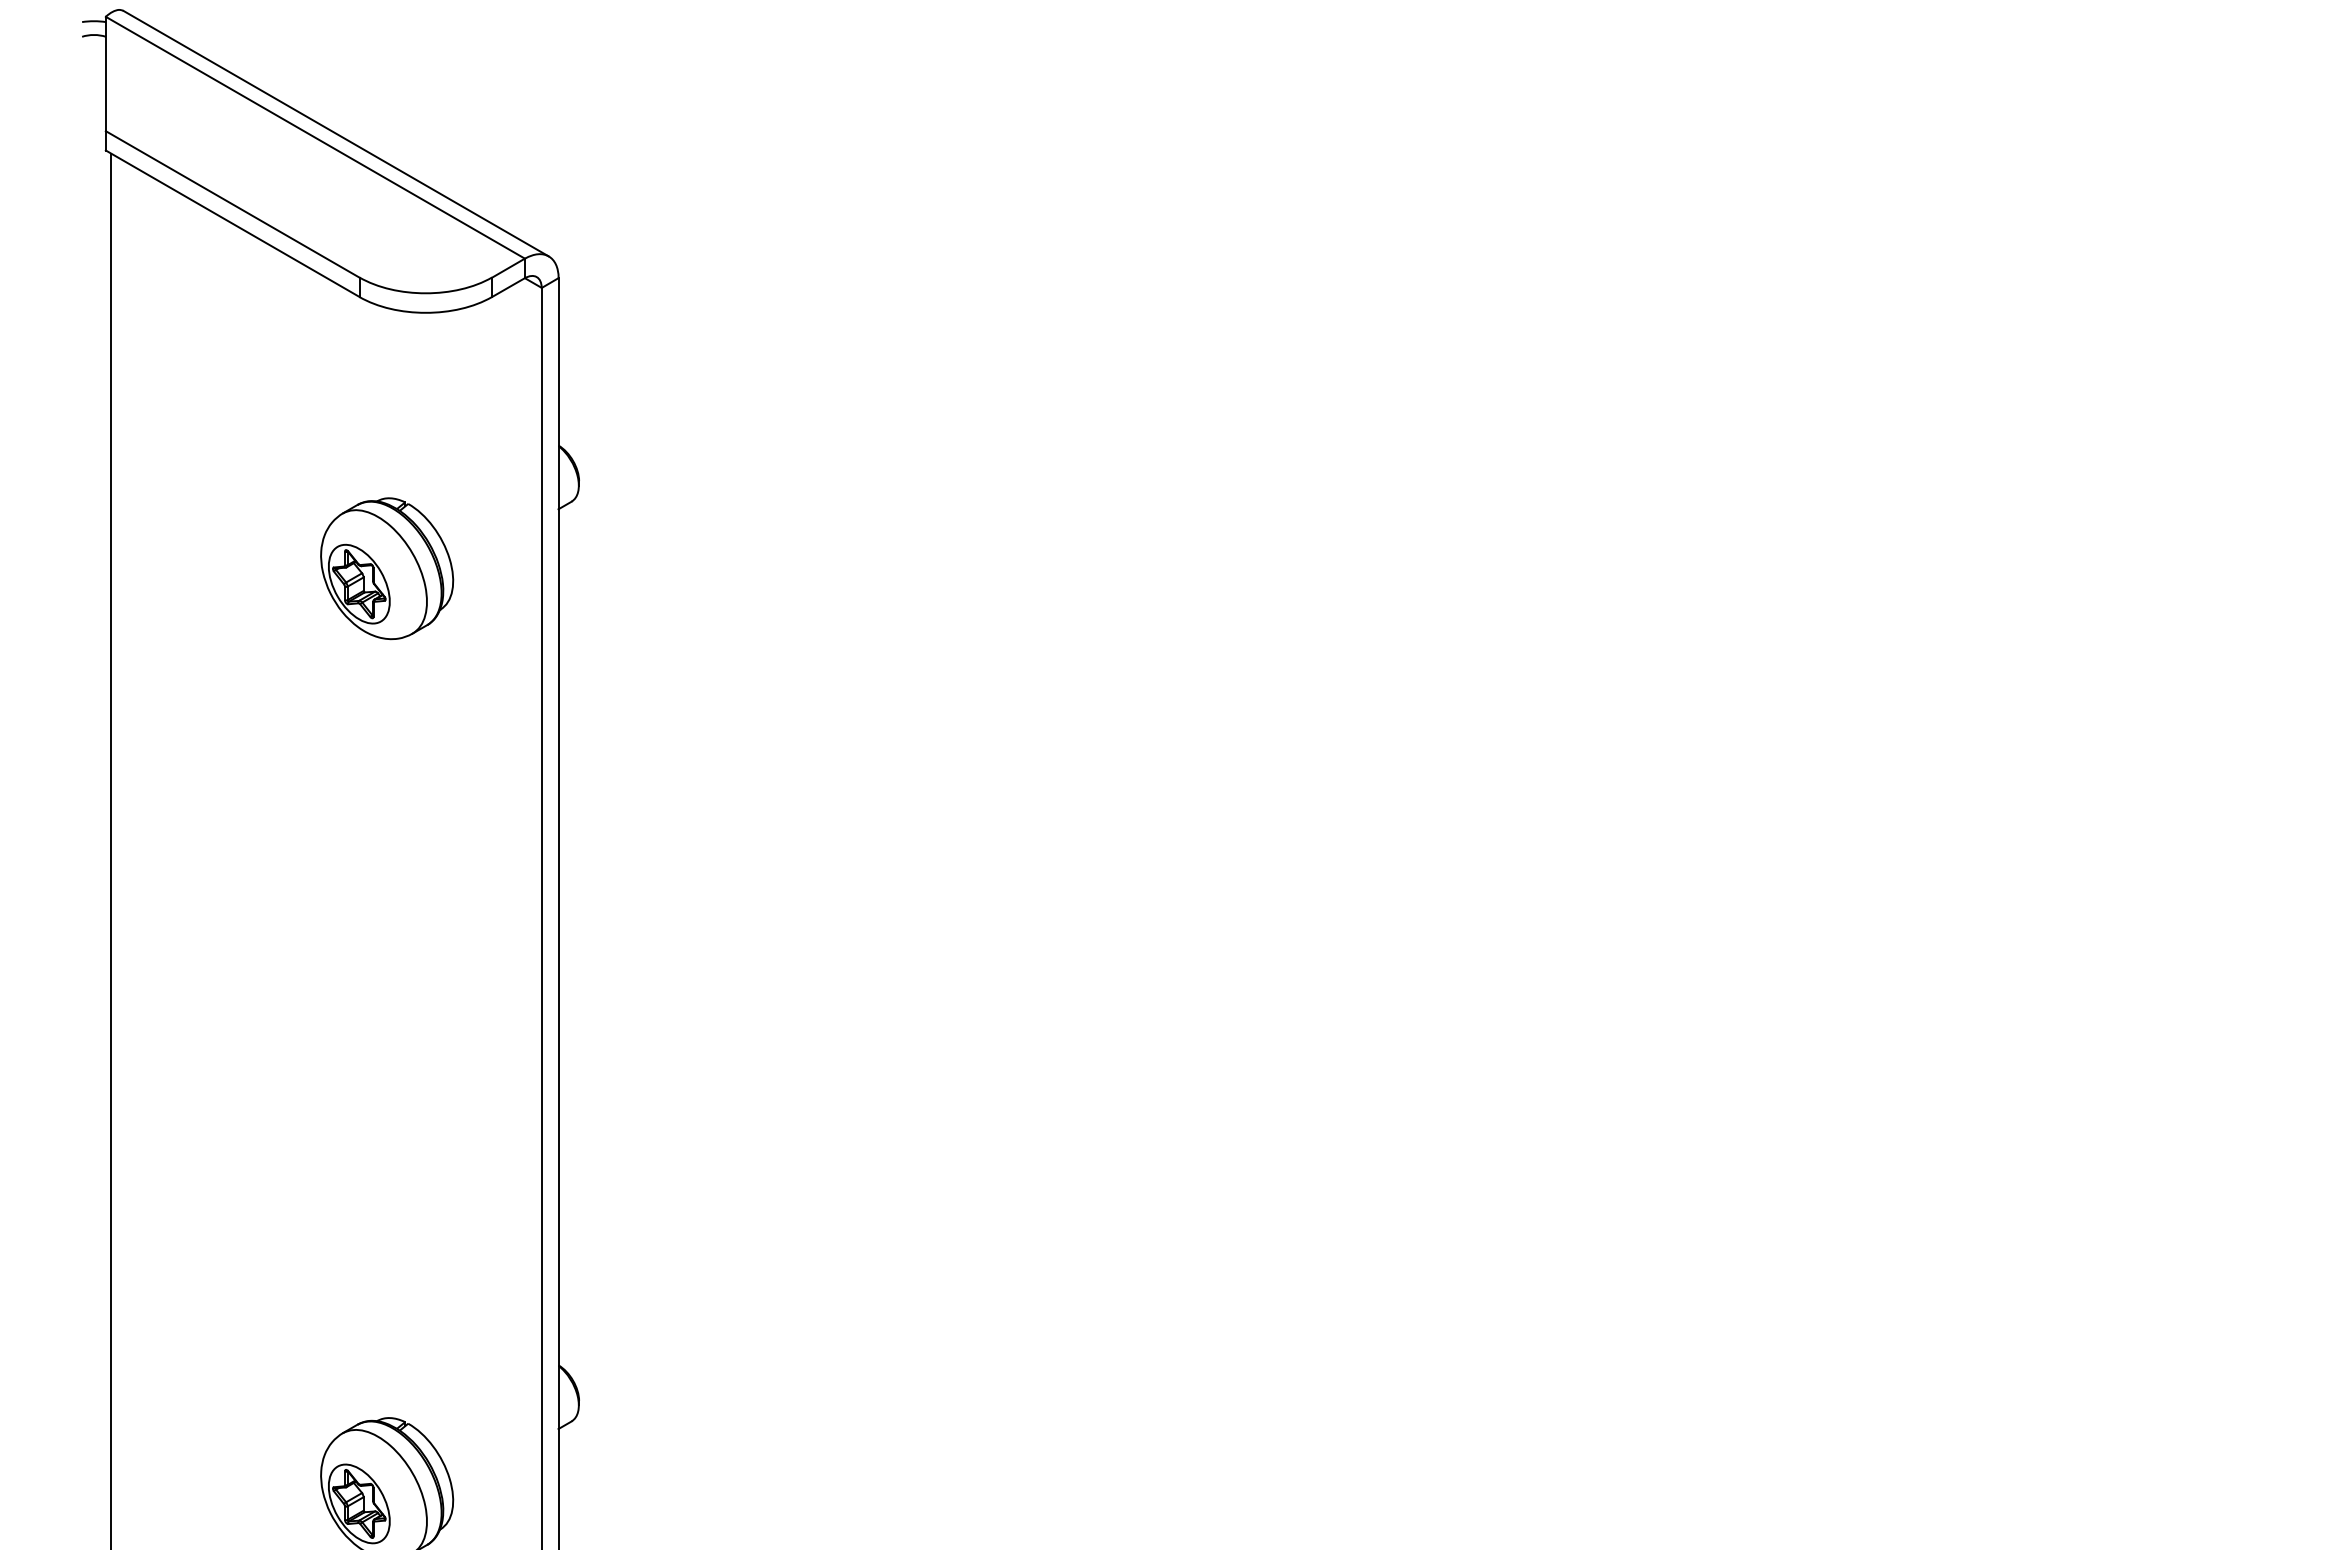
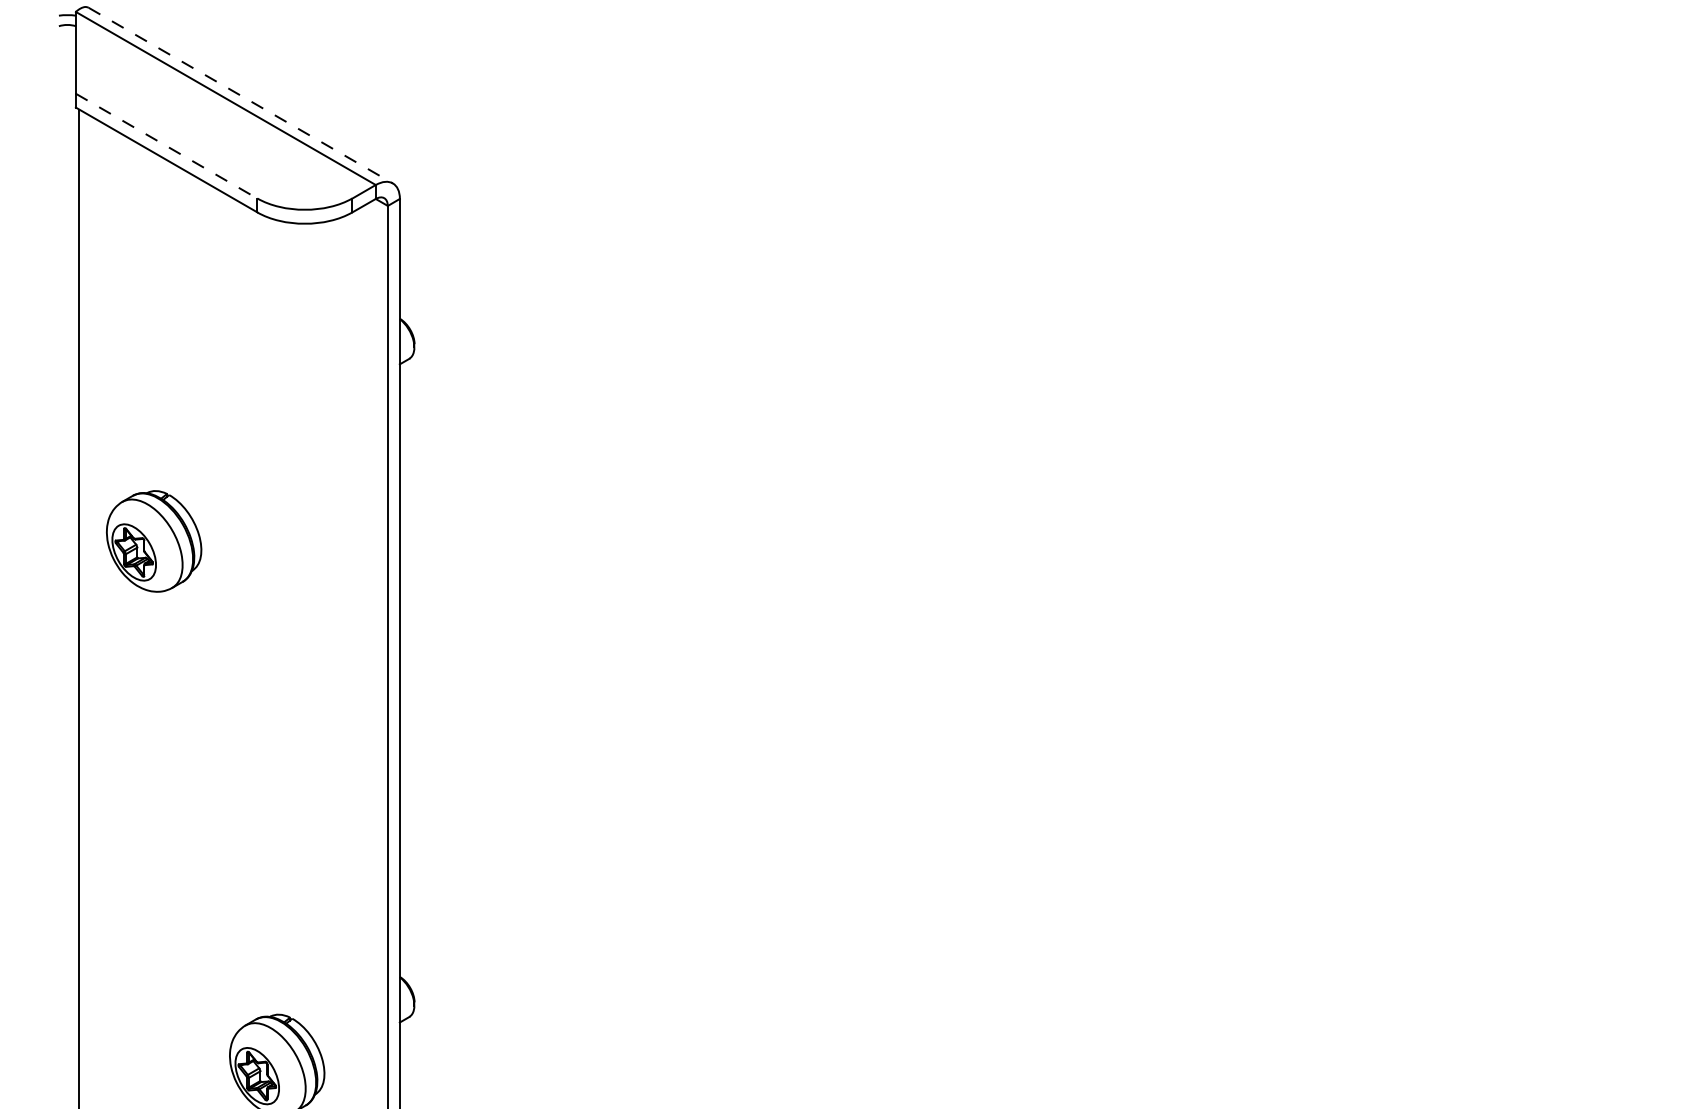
line: (336, 133) -> (240, 95), solid -> dashed
line: (233, 204) -> (167, 146), solid -> dashed
part: (387, 568) -> (154, 541), moved

